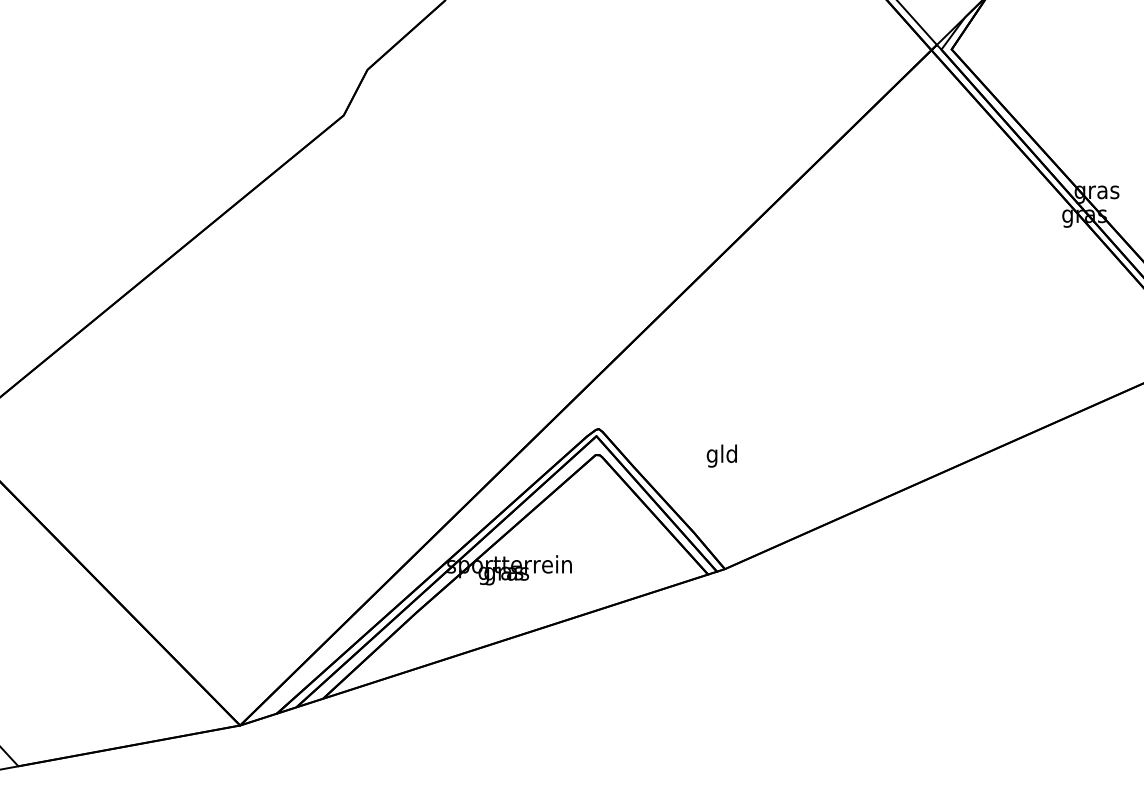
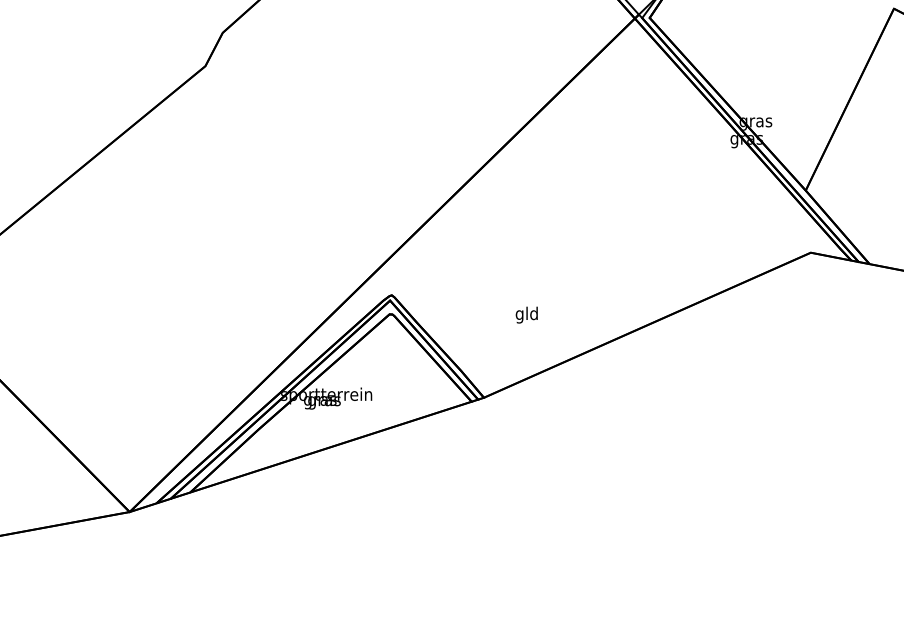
text: (721, 455) -> (526, 314), moved

